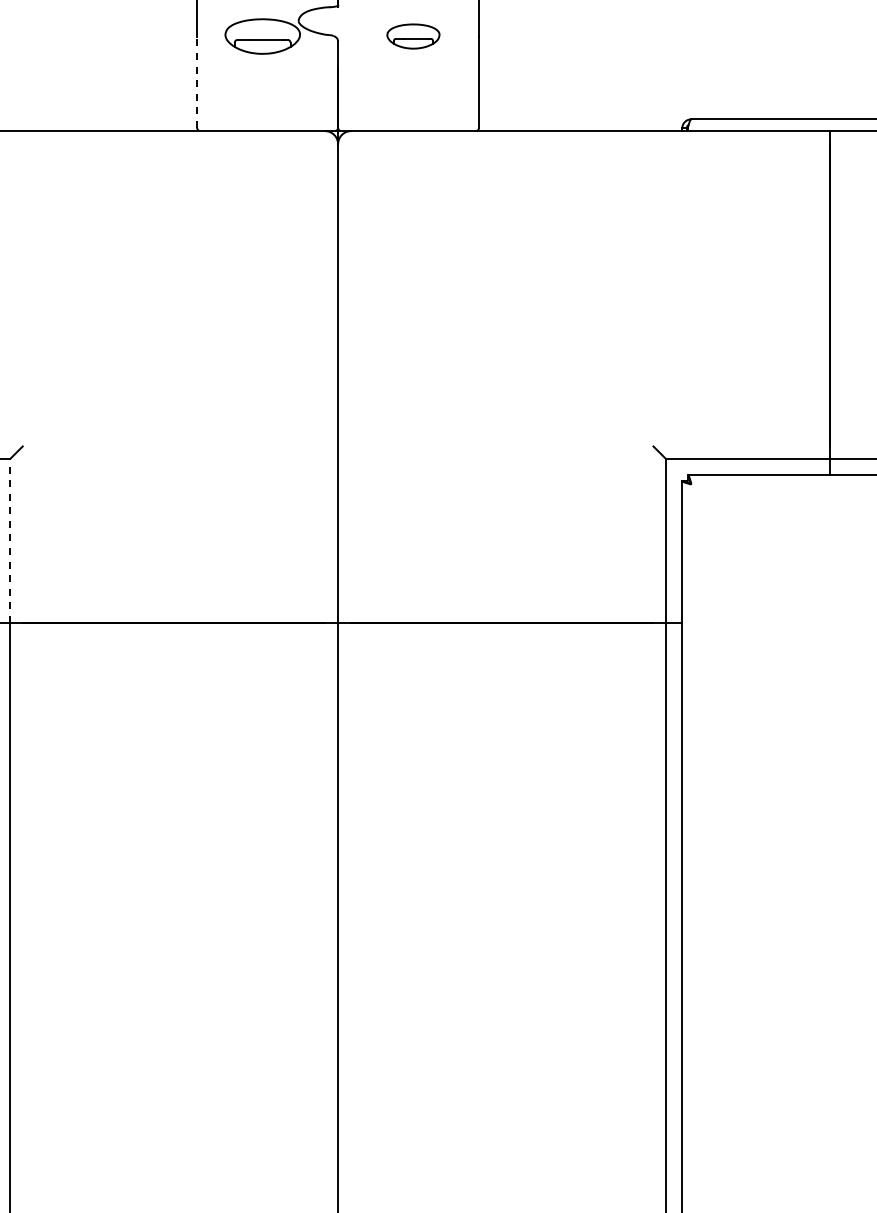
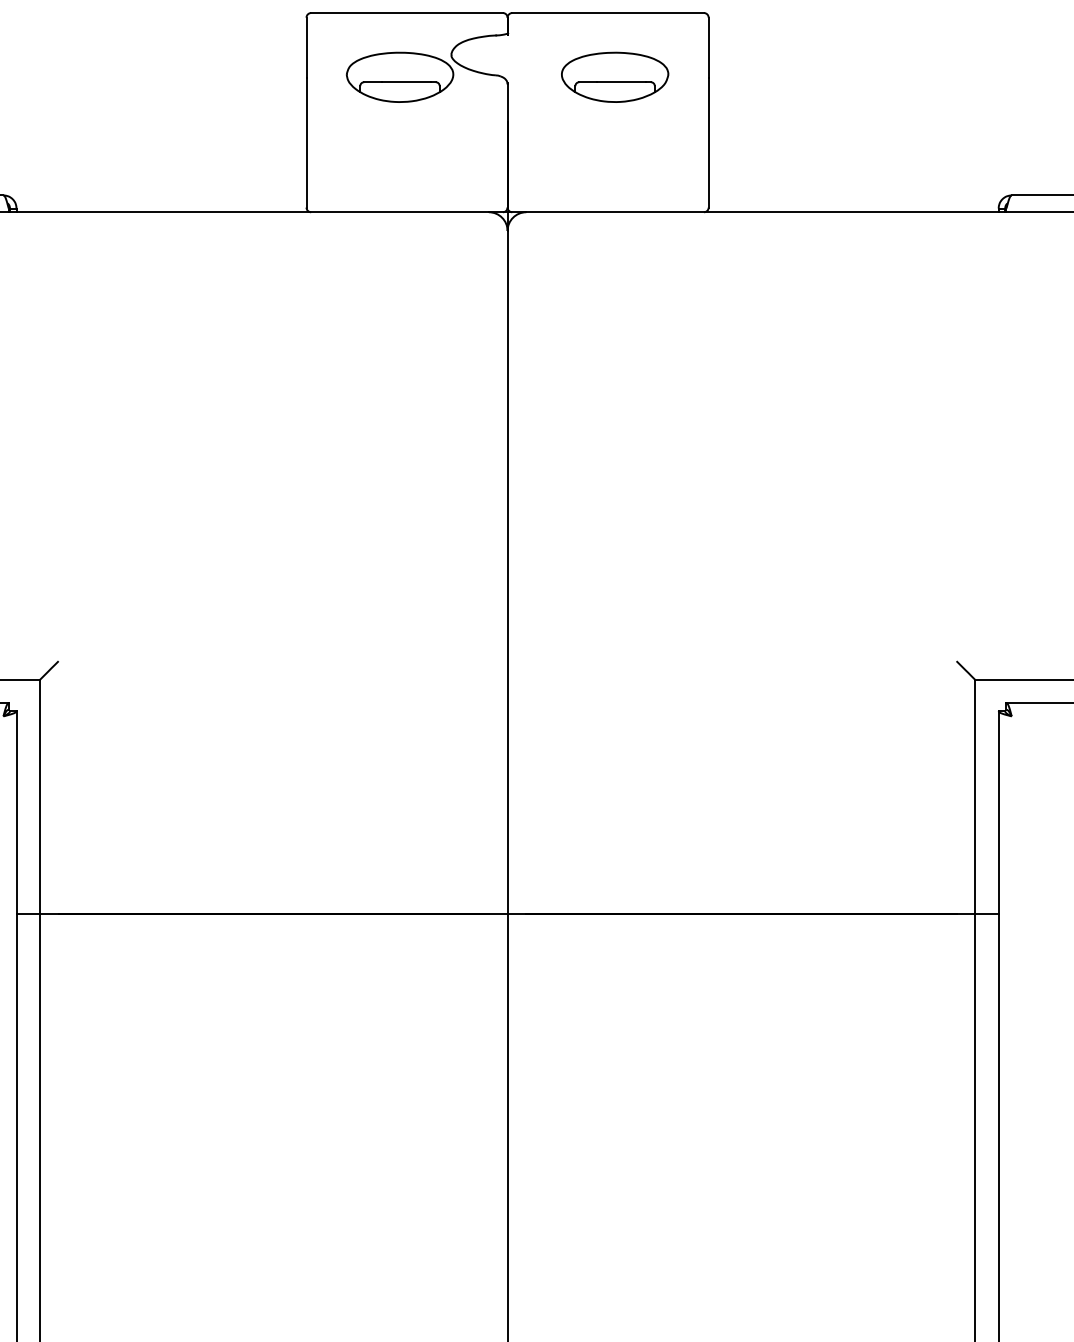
part: (413, 36) -> (615, 77), size x1.43
line: (197, 82) -> (307, 142), dashed -> solid
line: (10, 540) -> (40, 796), dashed -> solid

